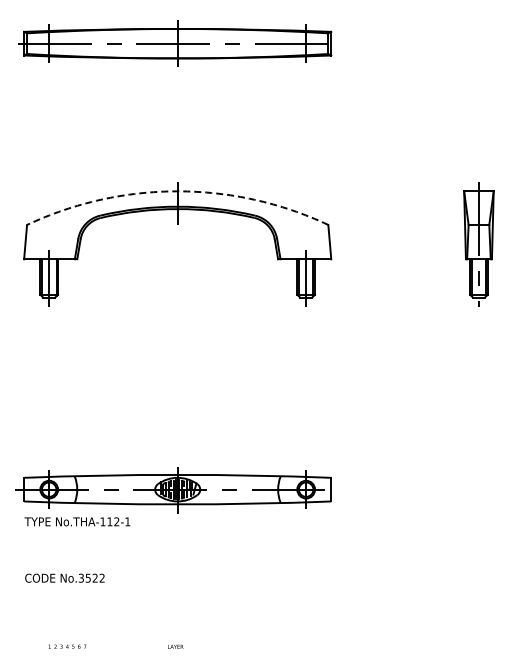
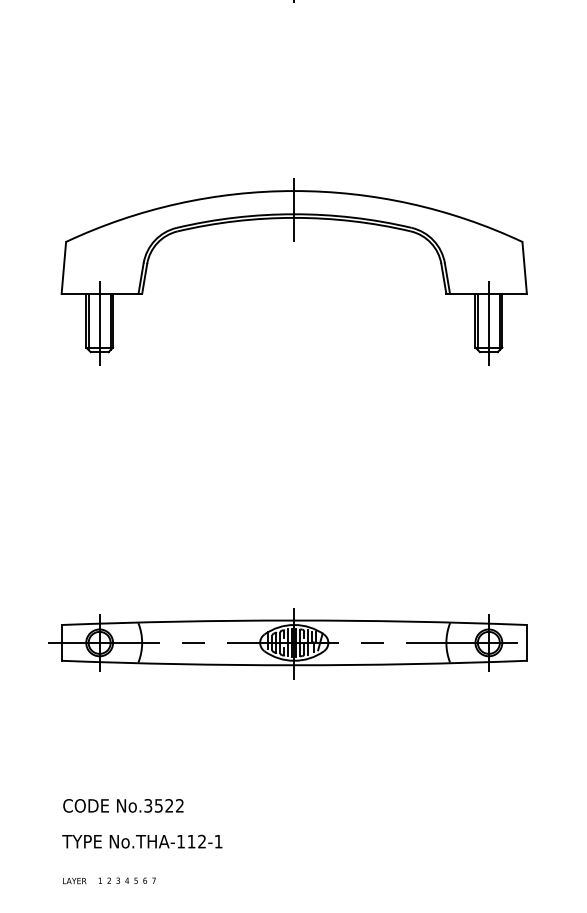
arc: (177, 191) -> (293, 191), dashed -> solid
text: (77, 521) -> (142, 841), moved
text: (64, 577) -> (122, 804), moved
text: (175, 646) -> (74, 880), moved

